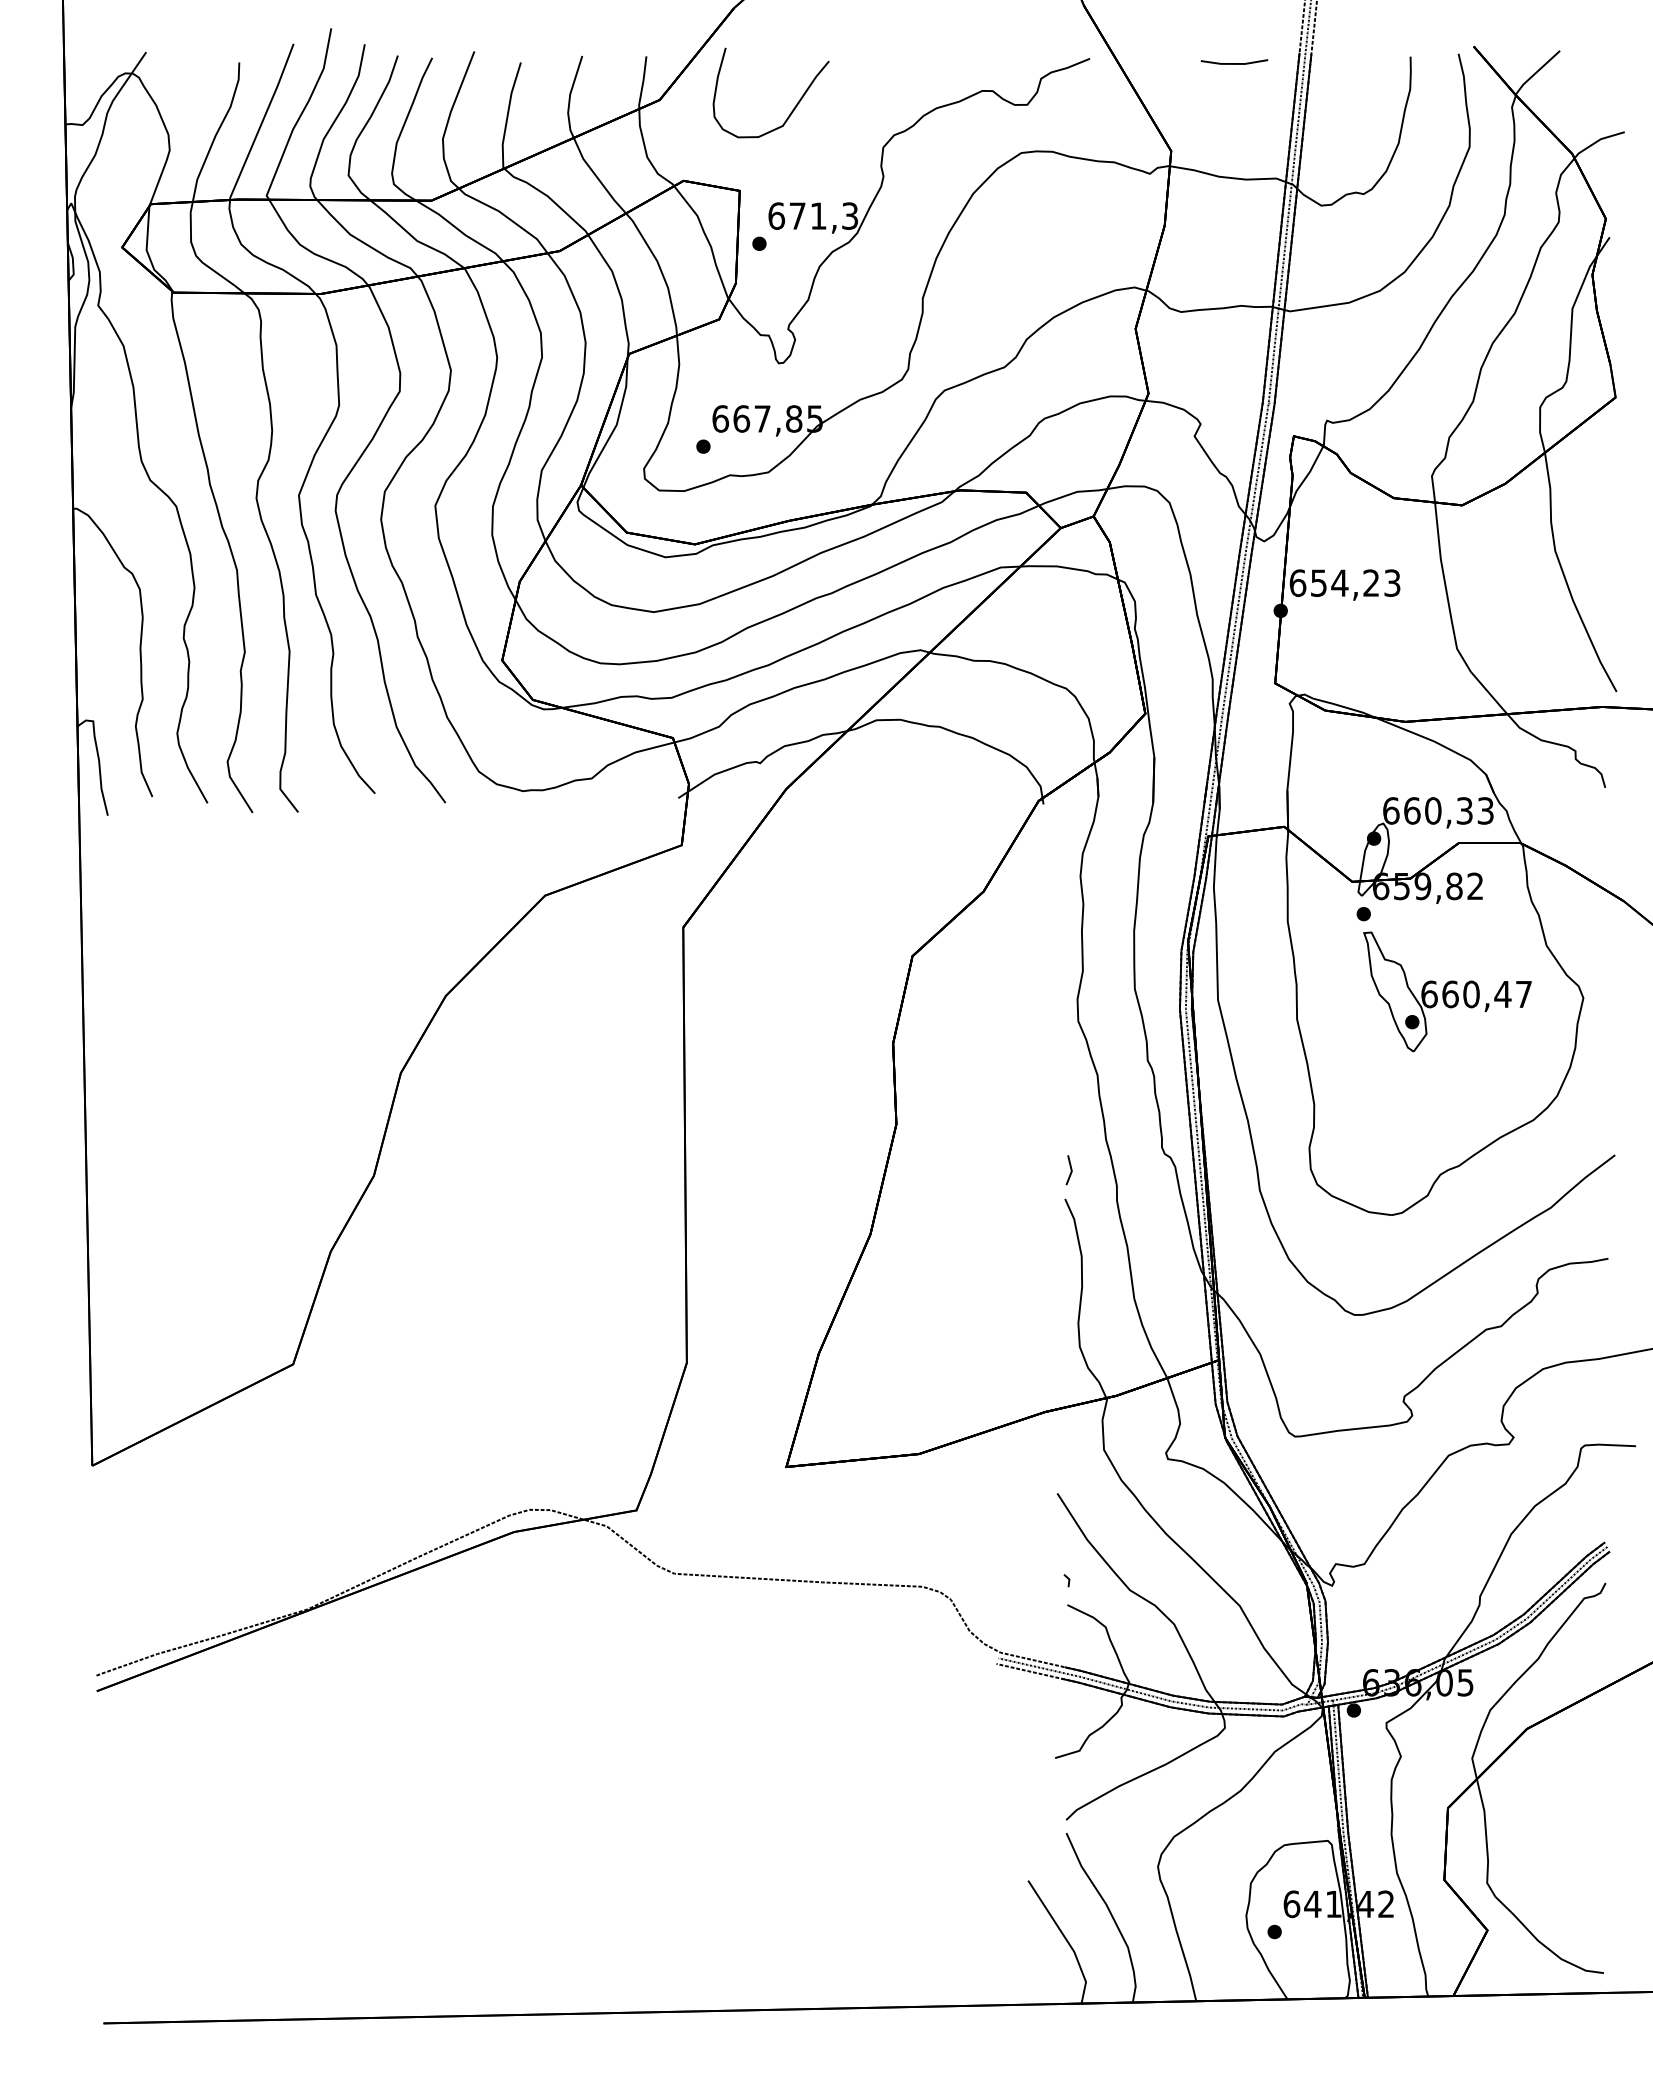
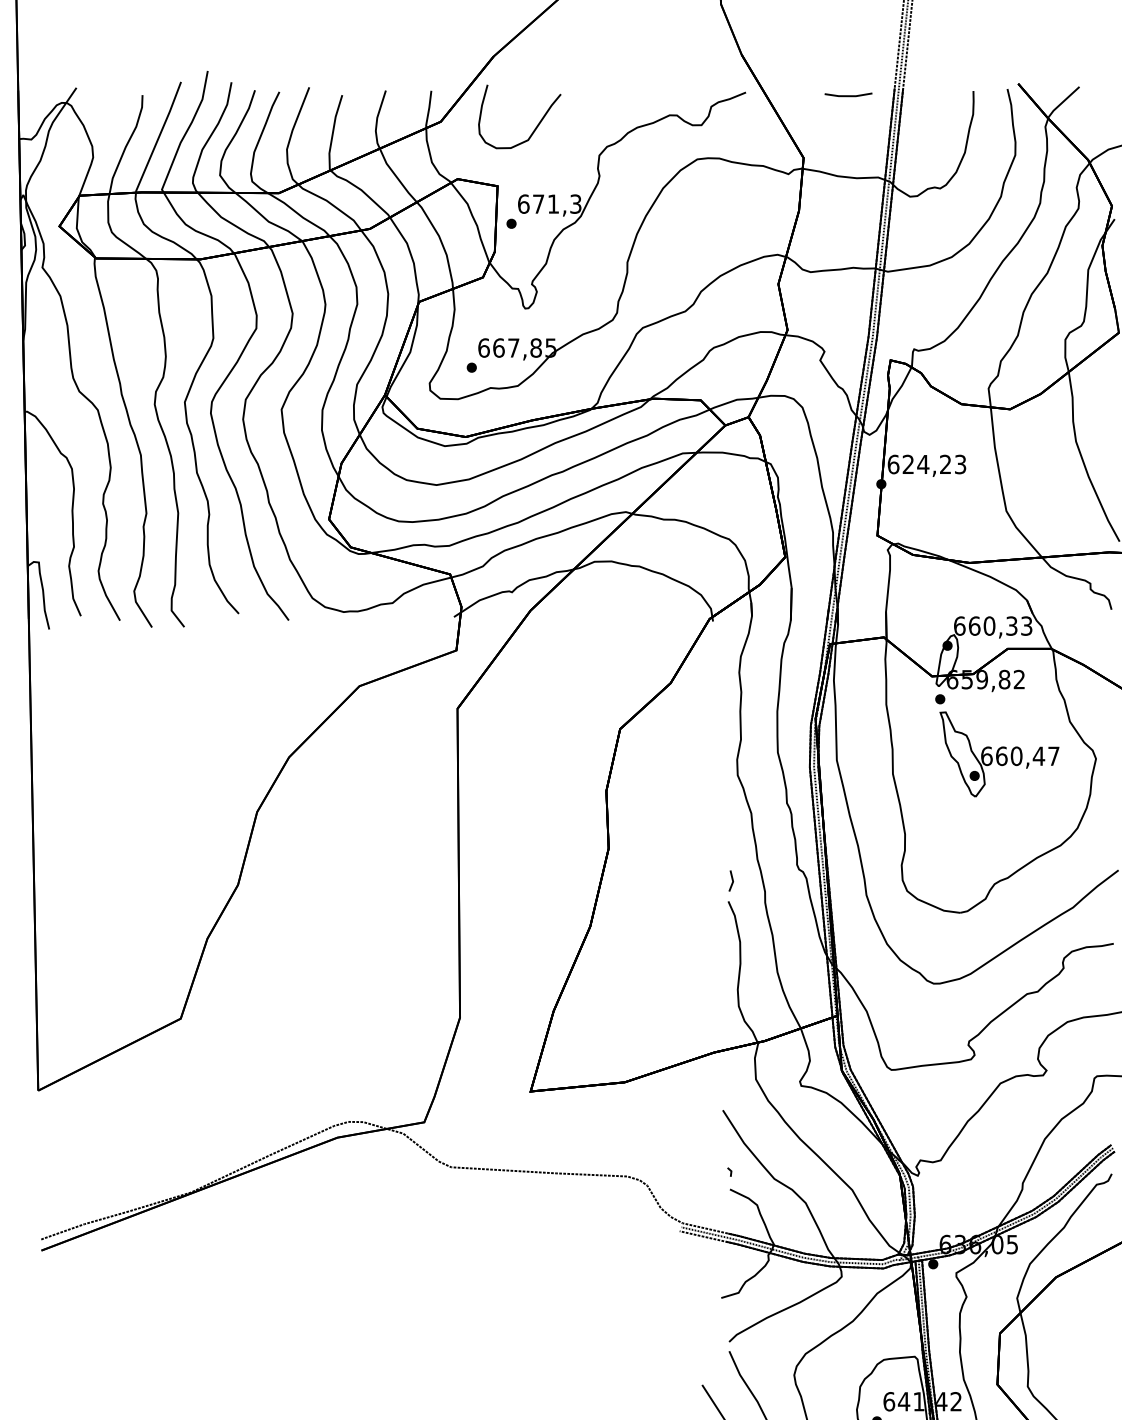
text: (1318, 582) -> (908, 464), 654,23 -> 624,23

